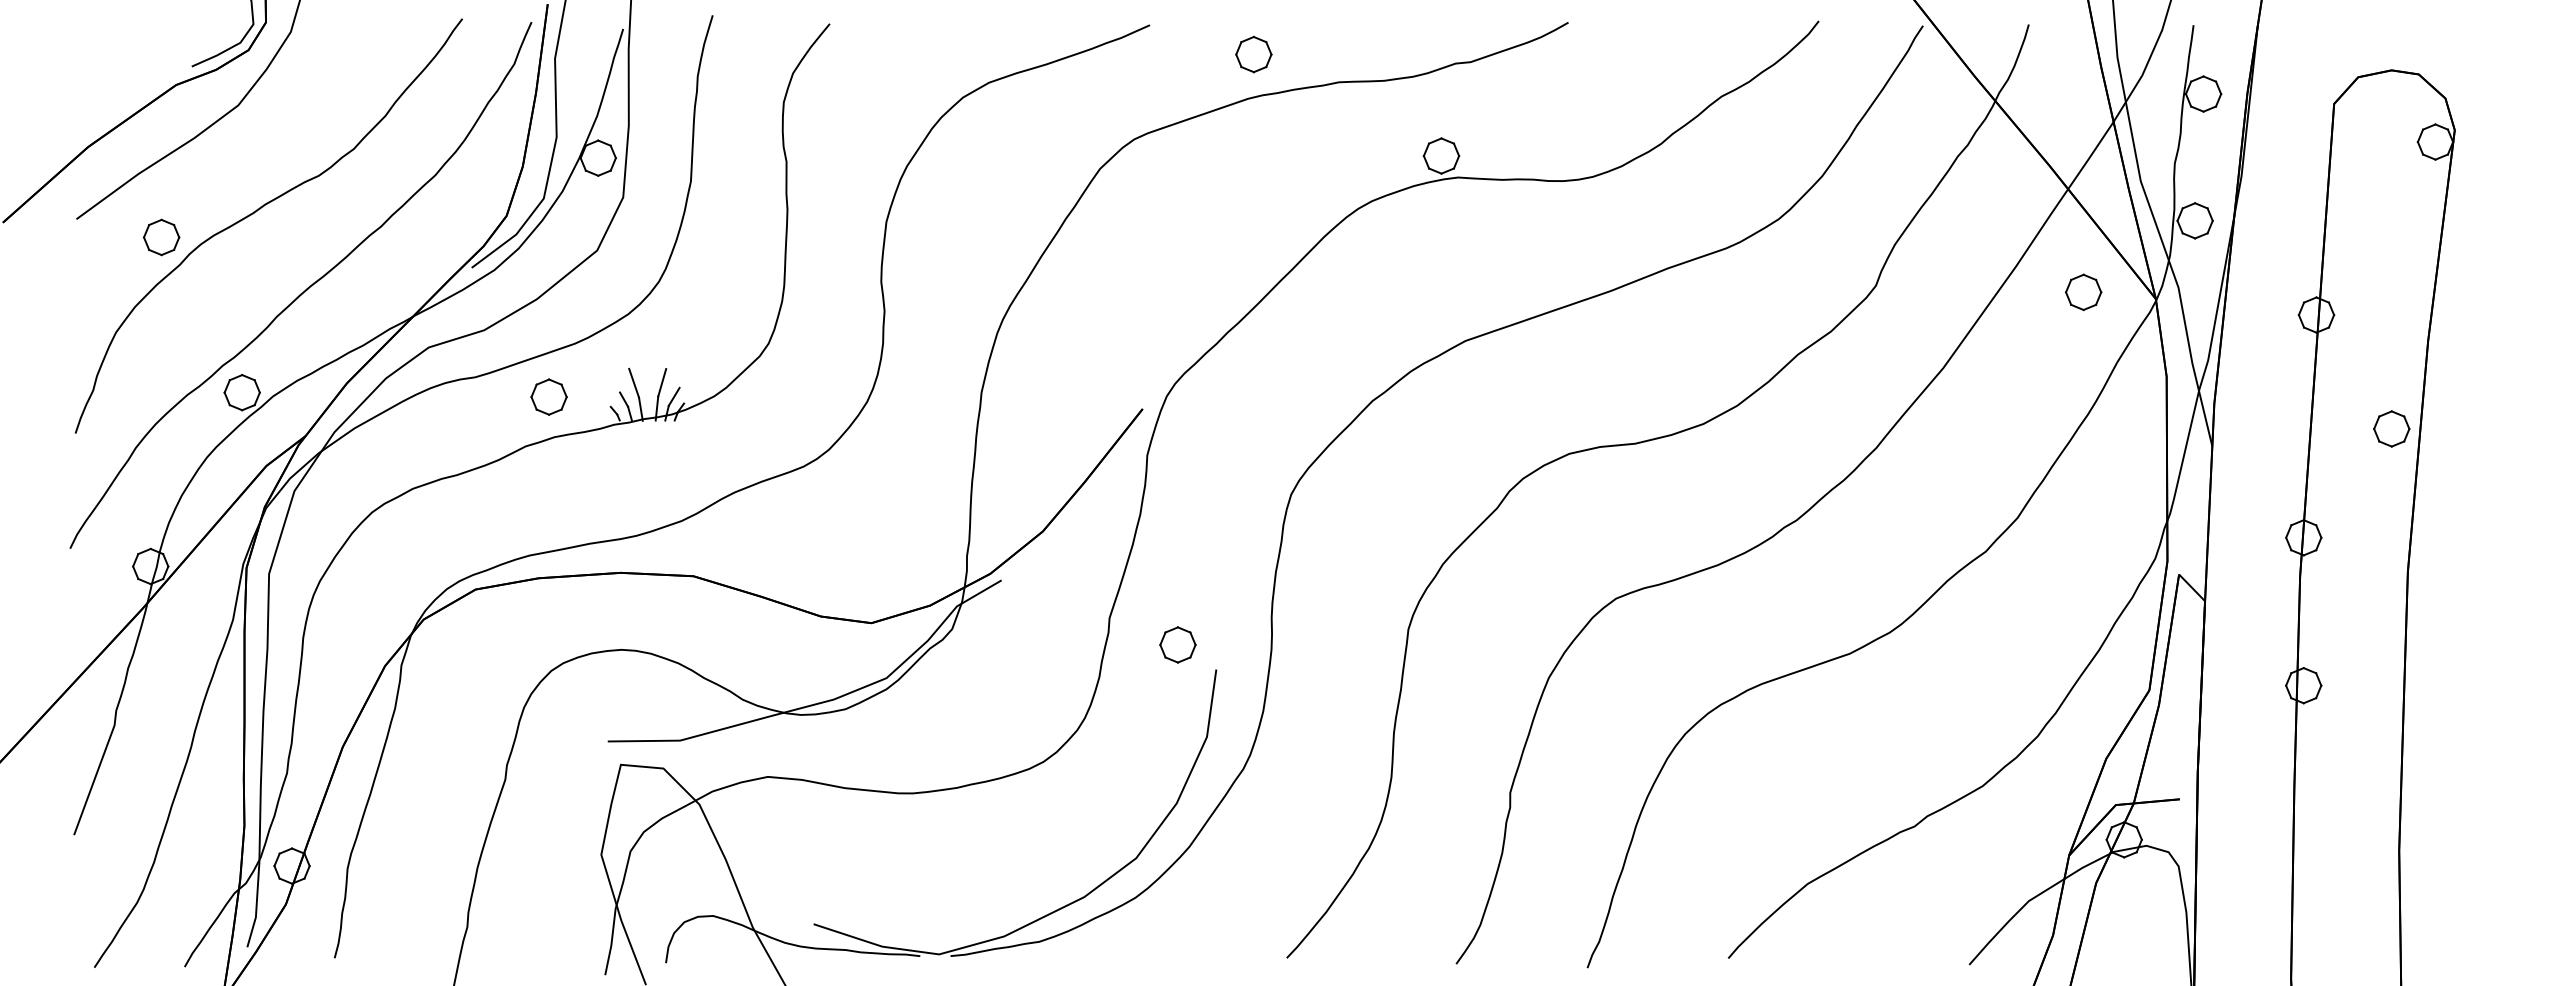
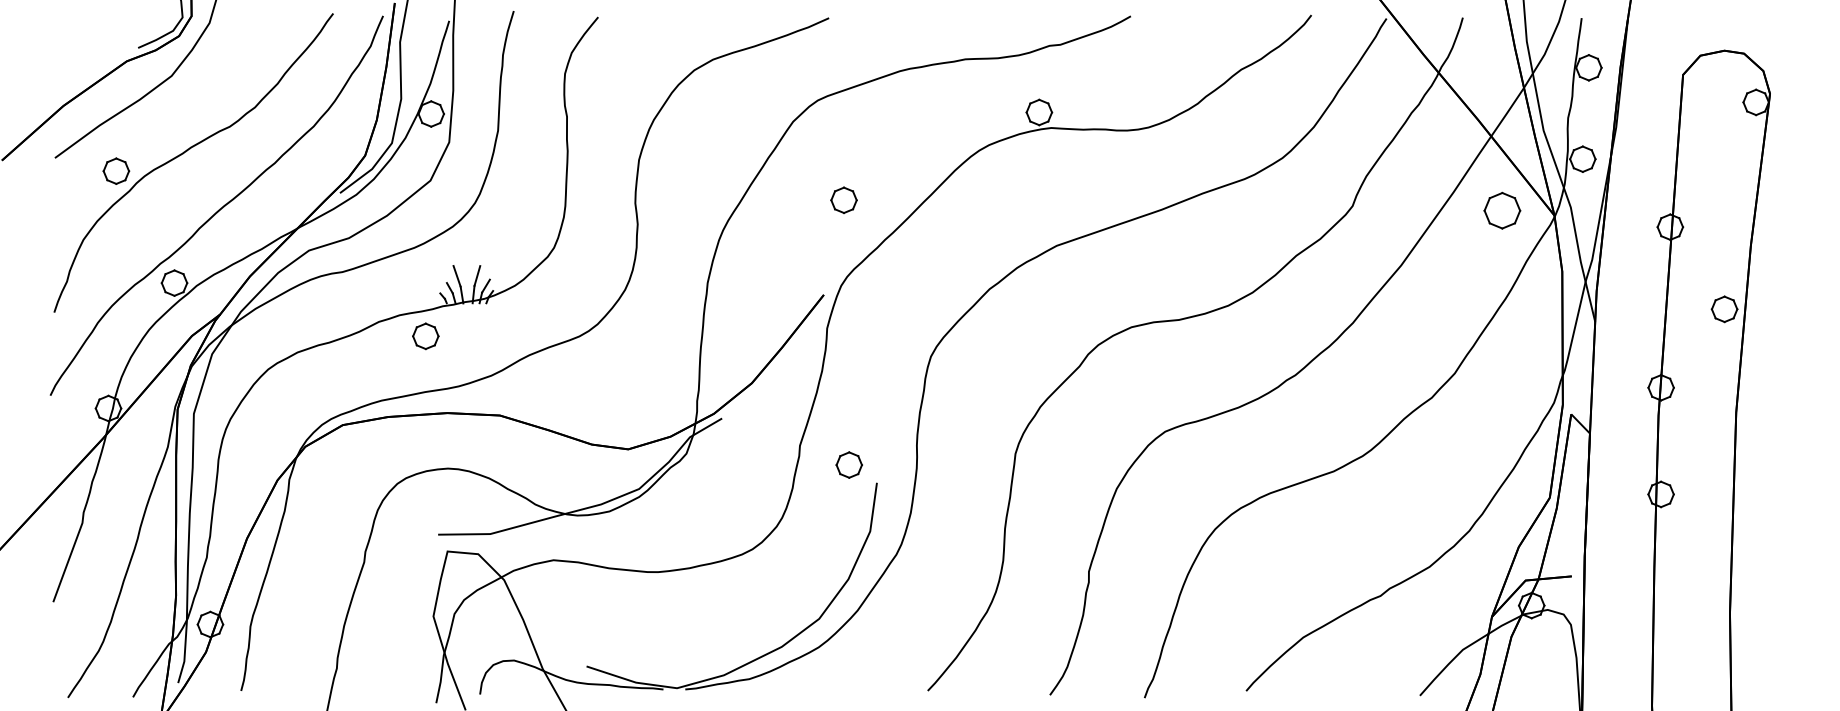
part: (1253, 53) -> (843, 199), moved
part: (2083, 291) -> (1502, 210), size x1.4
part: (548, 397) -> (425, 336), moved

